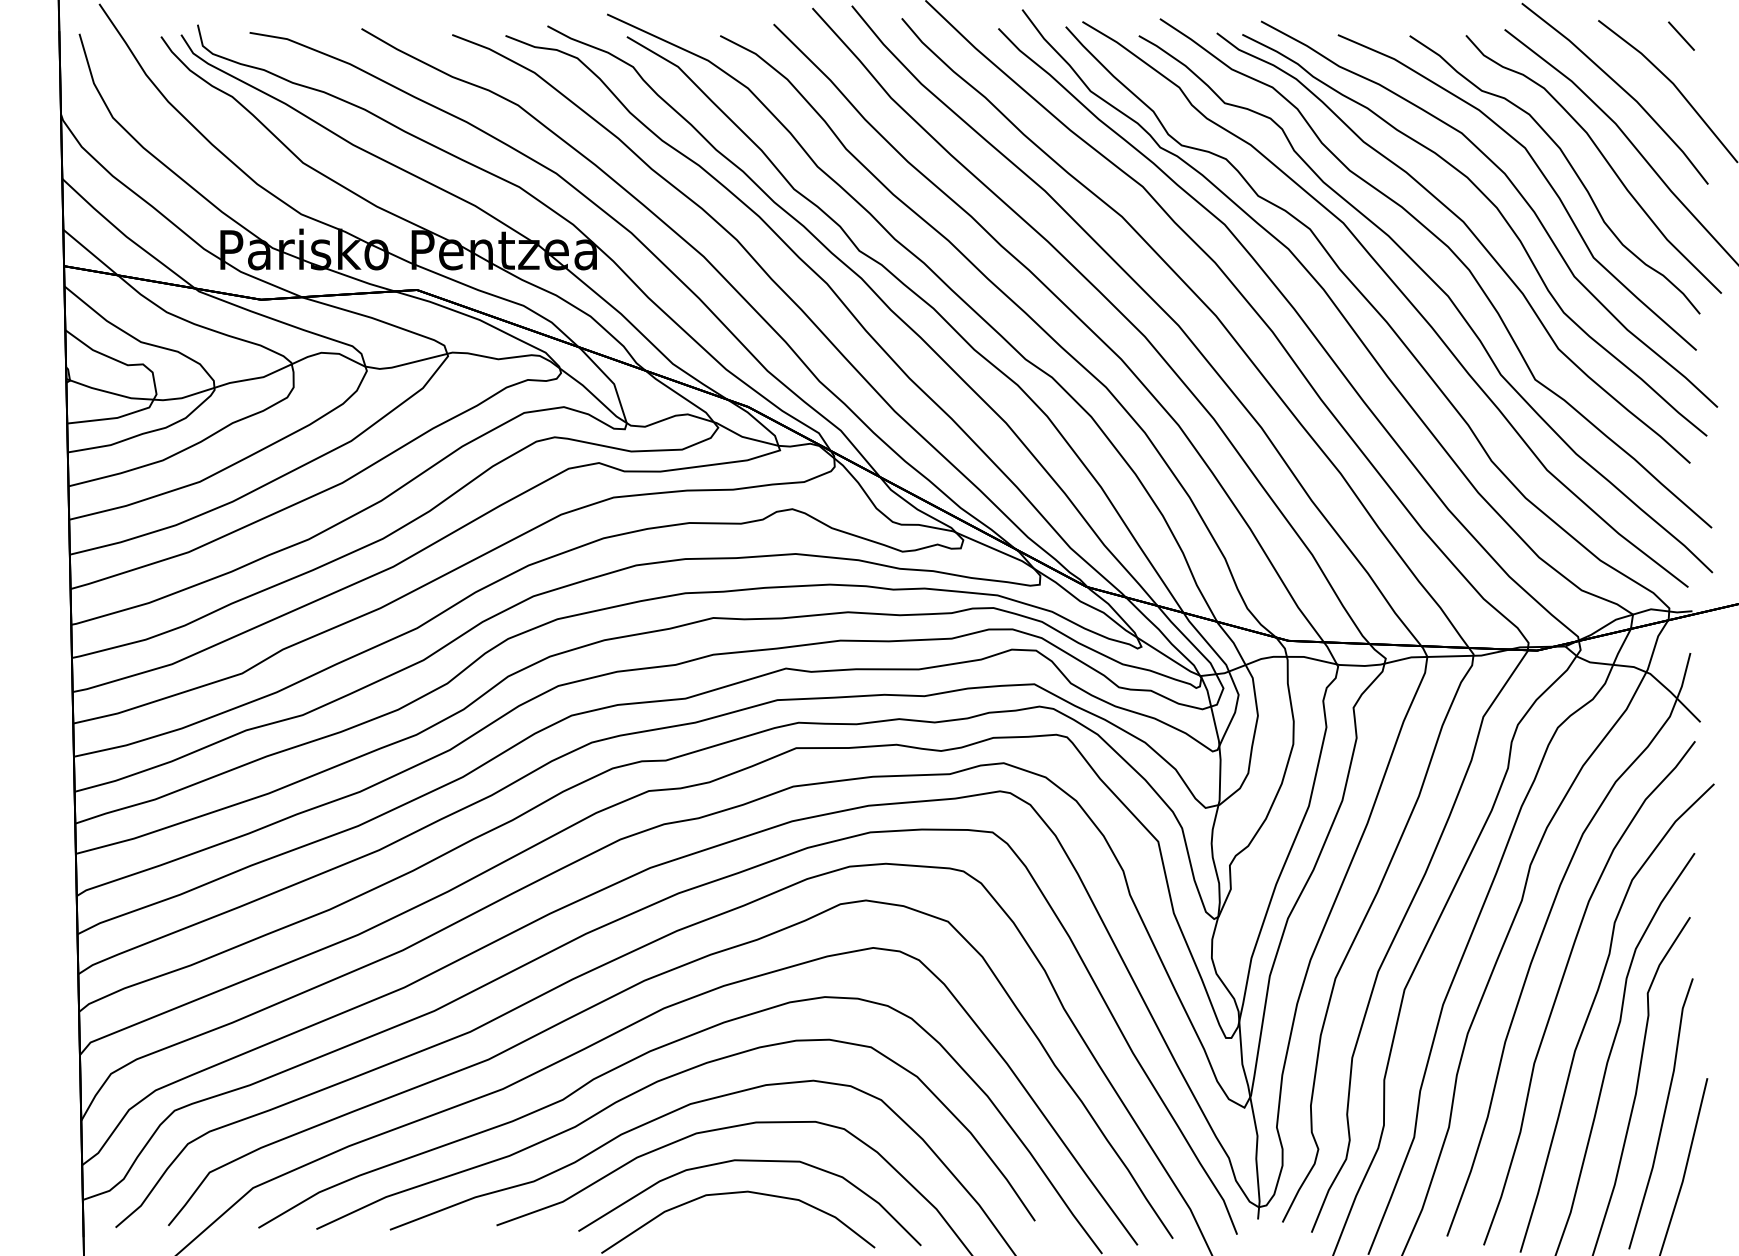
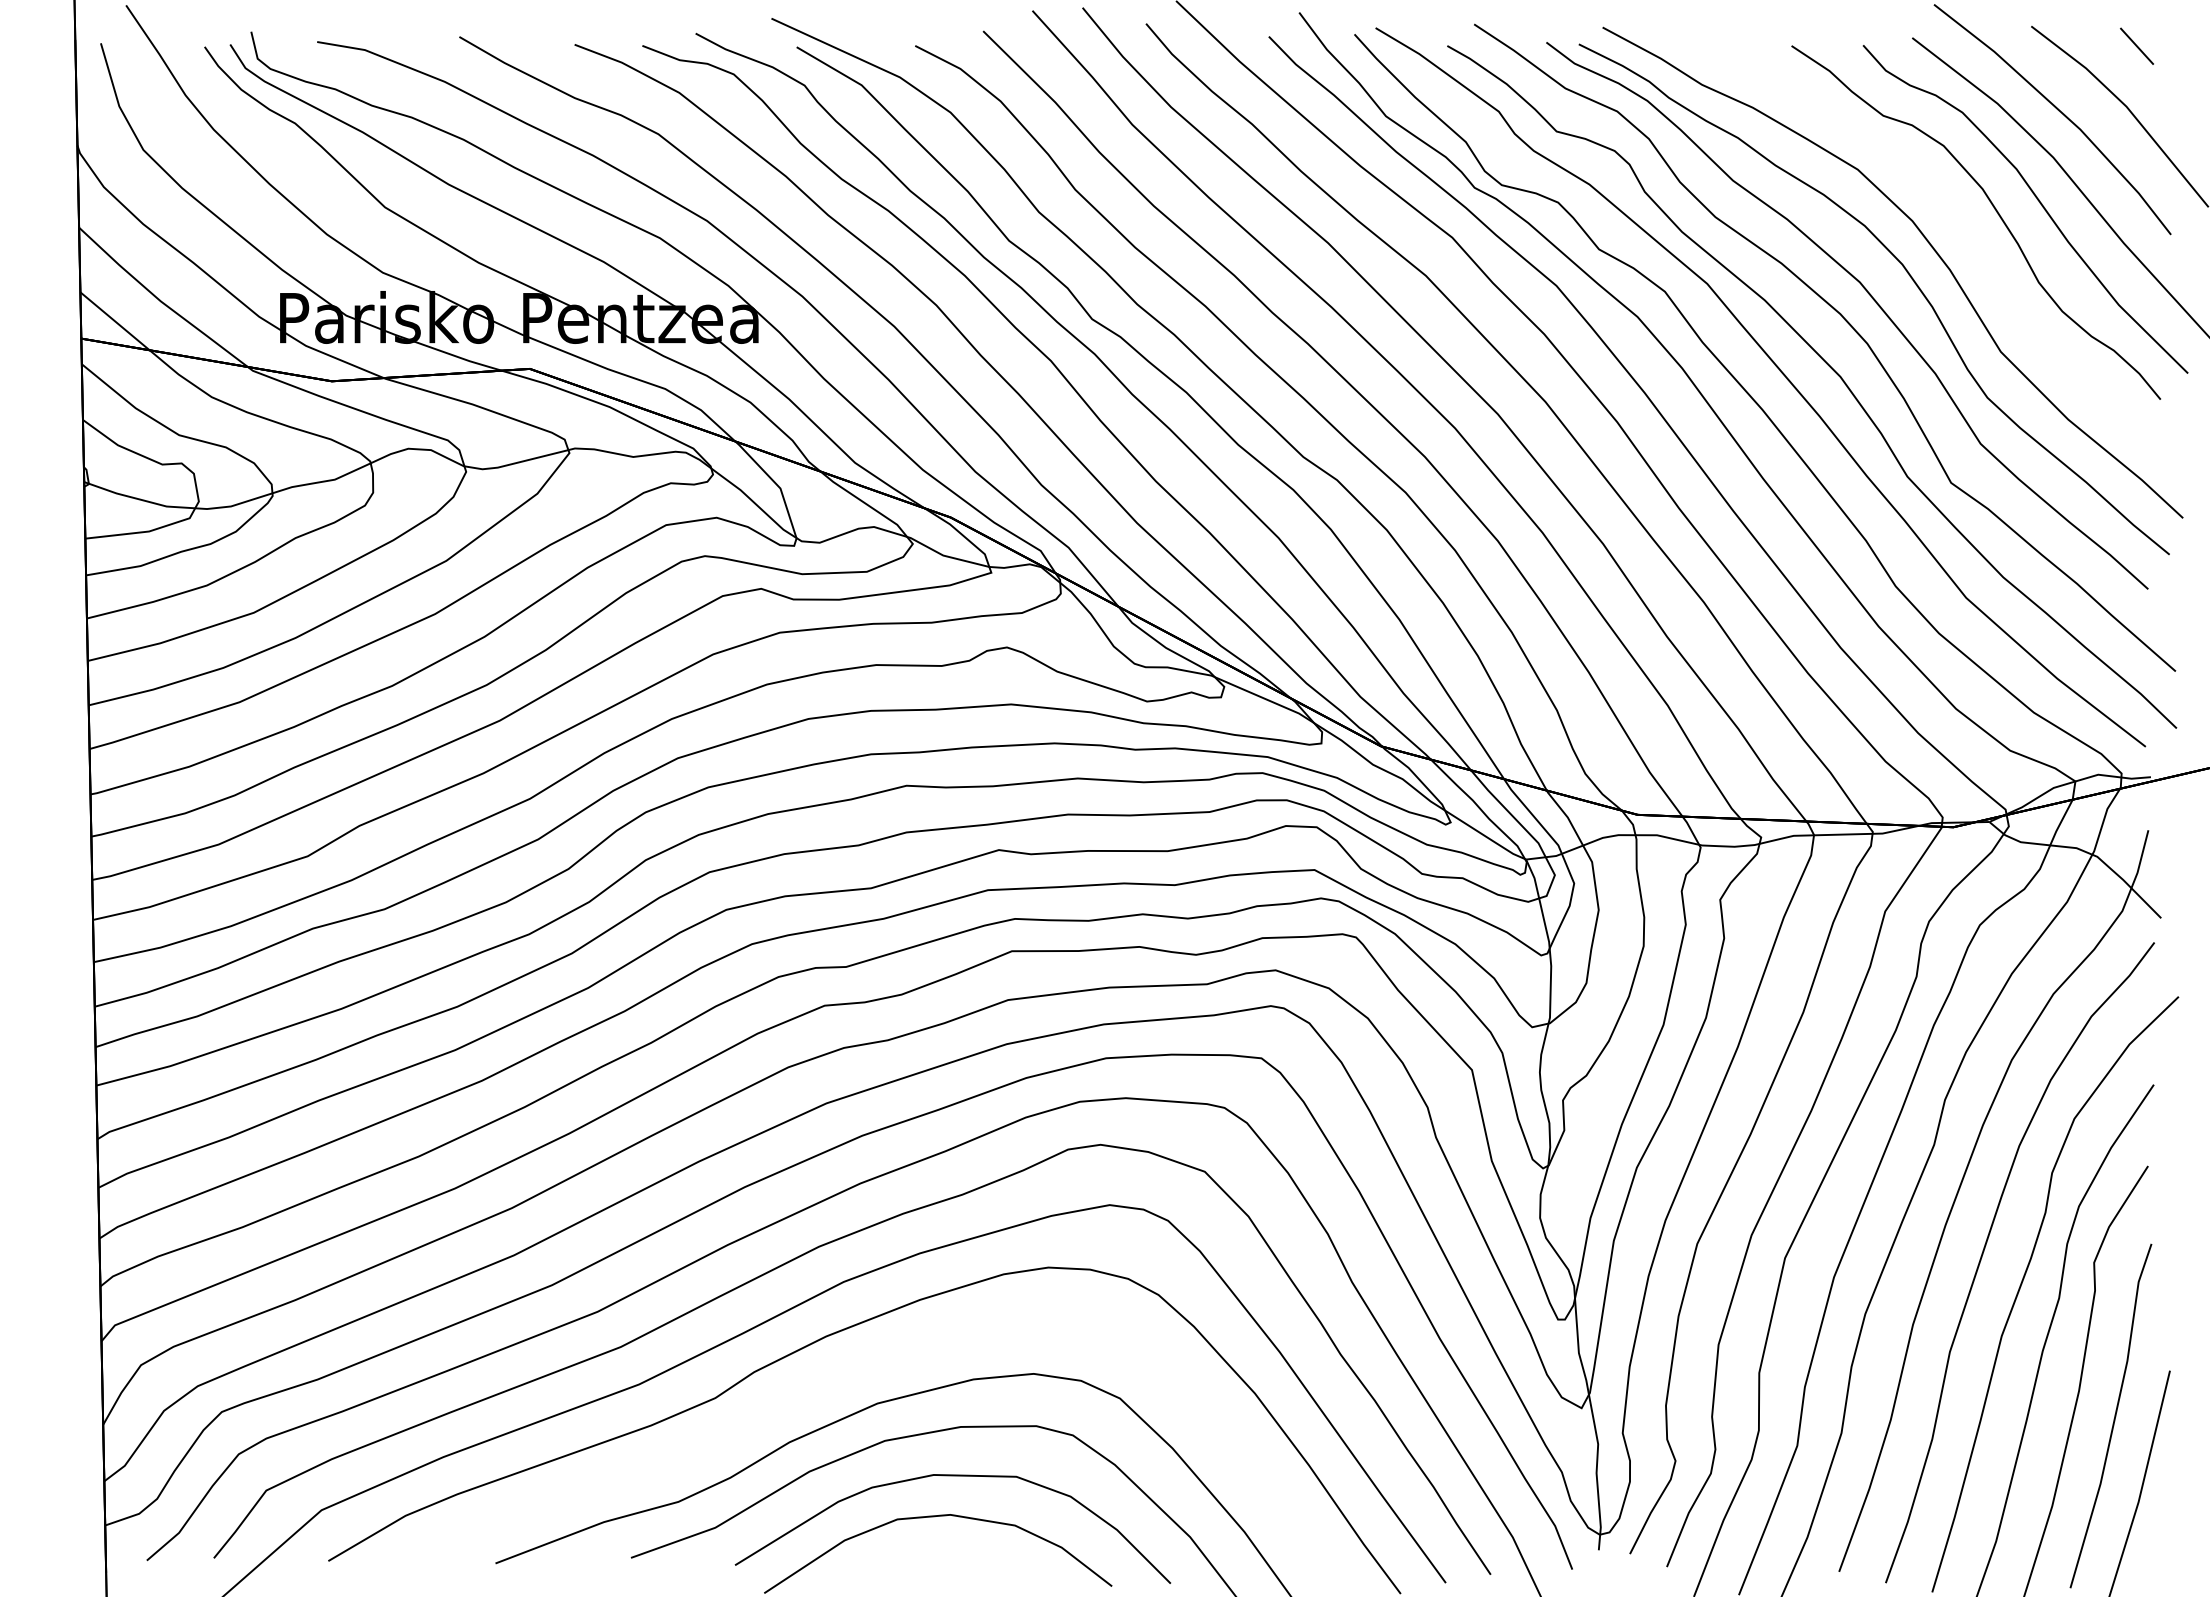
curve: (1543, 176) -> (1961, 224), removed
curve: (651, 1085) -> (828, 1379), removed

